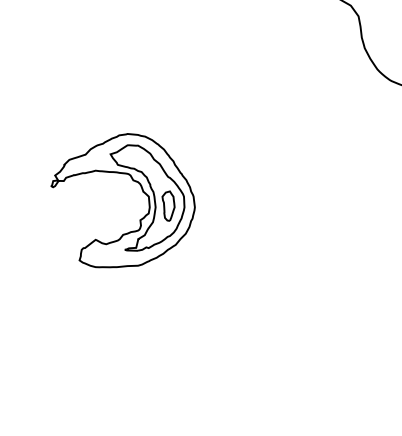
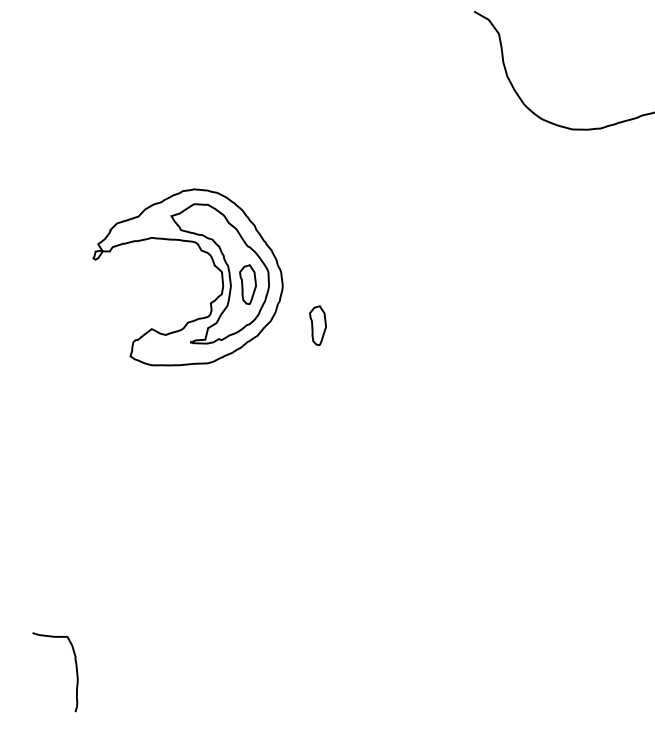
part: (221, 237) -> (317, 325), added

